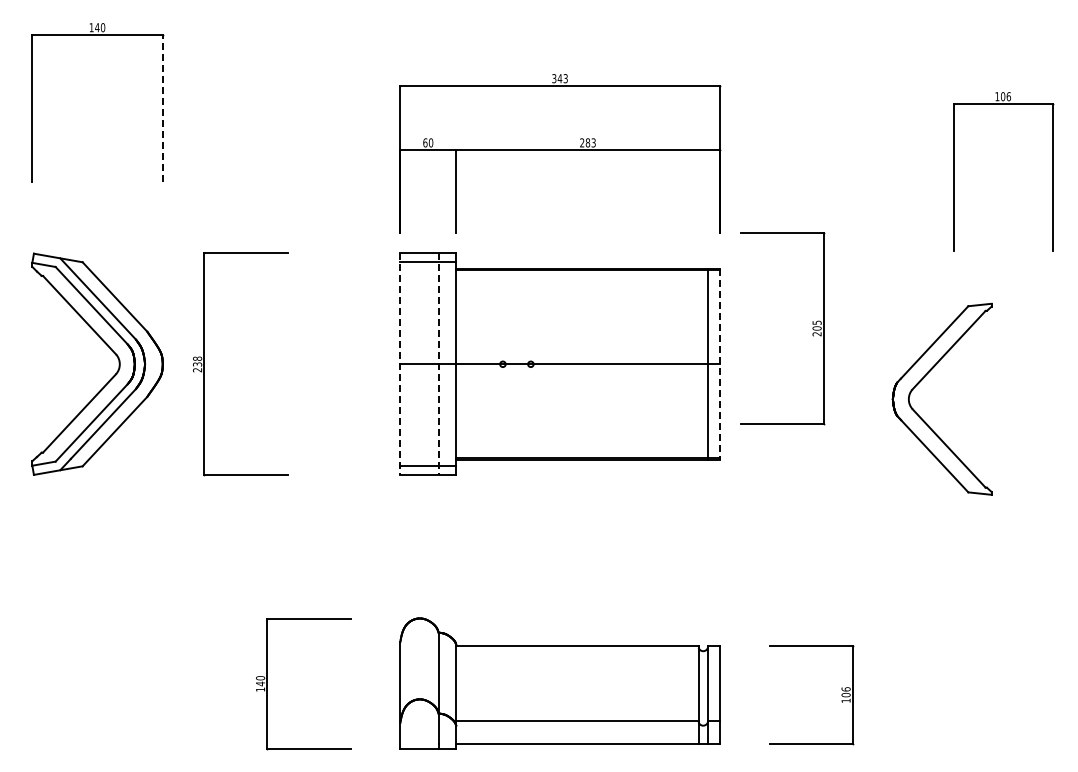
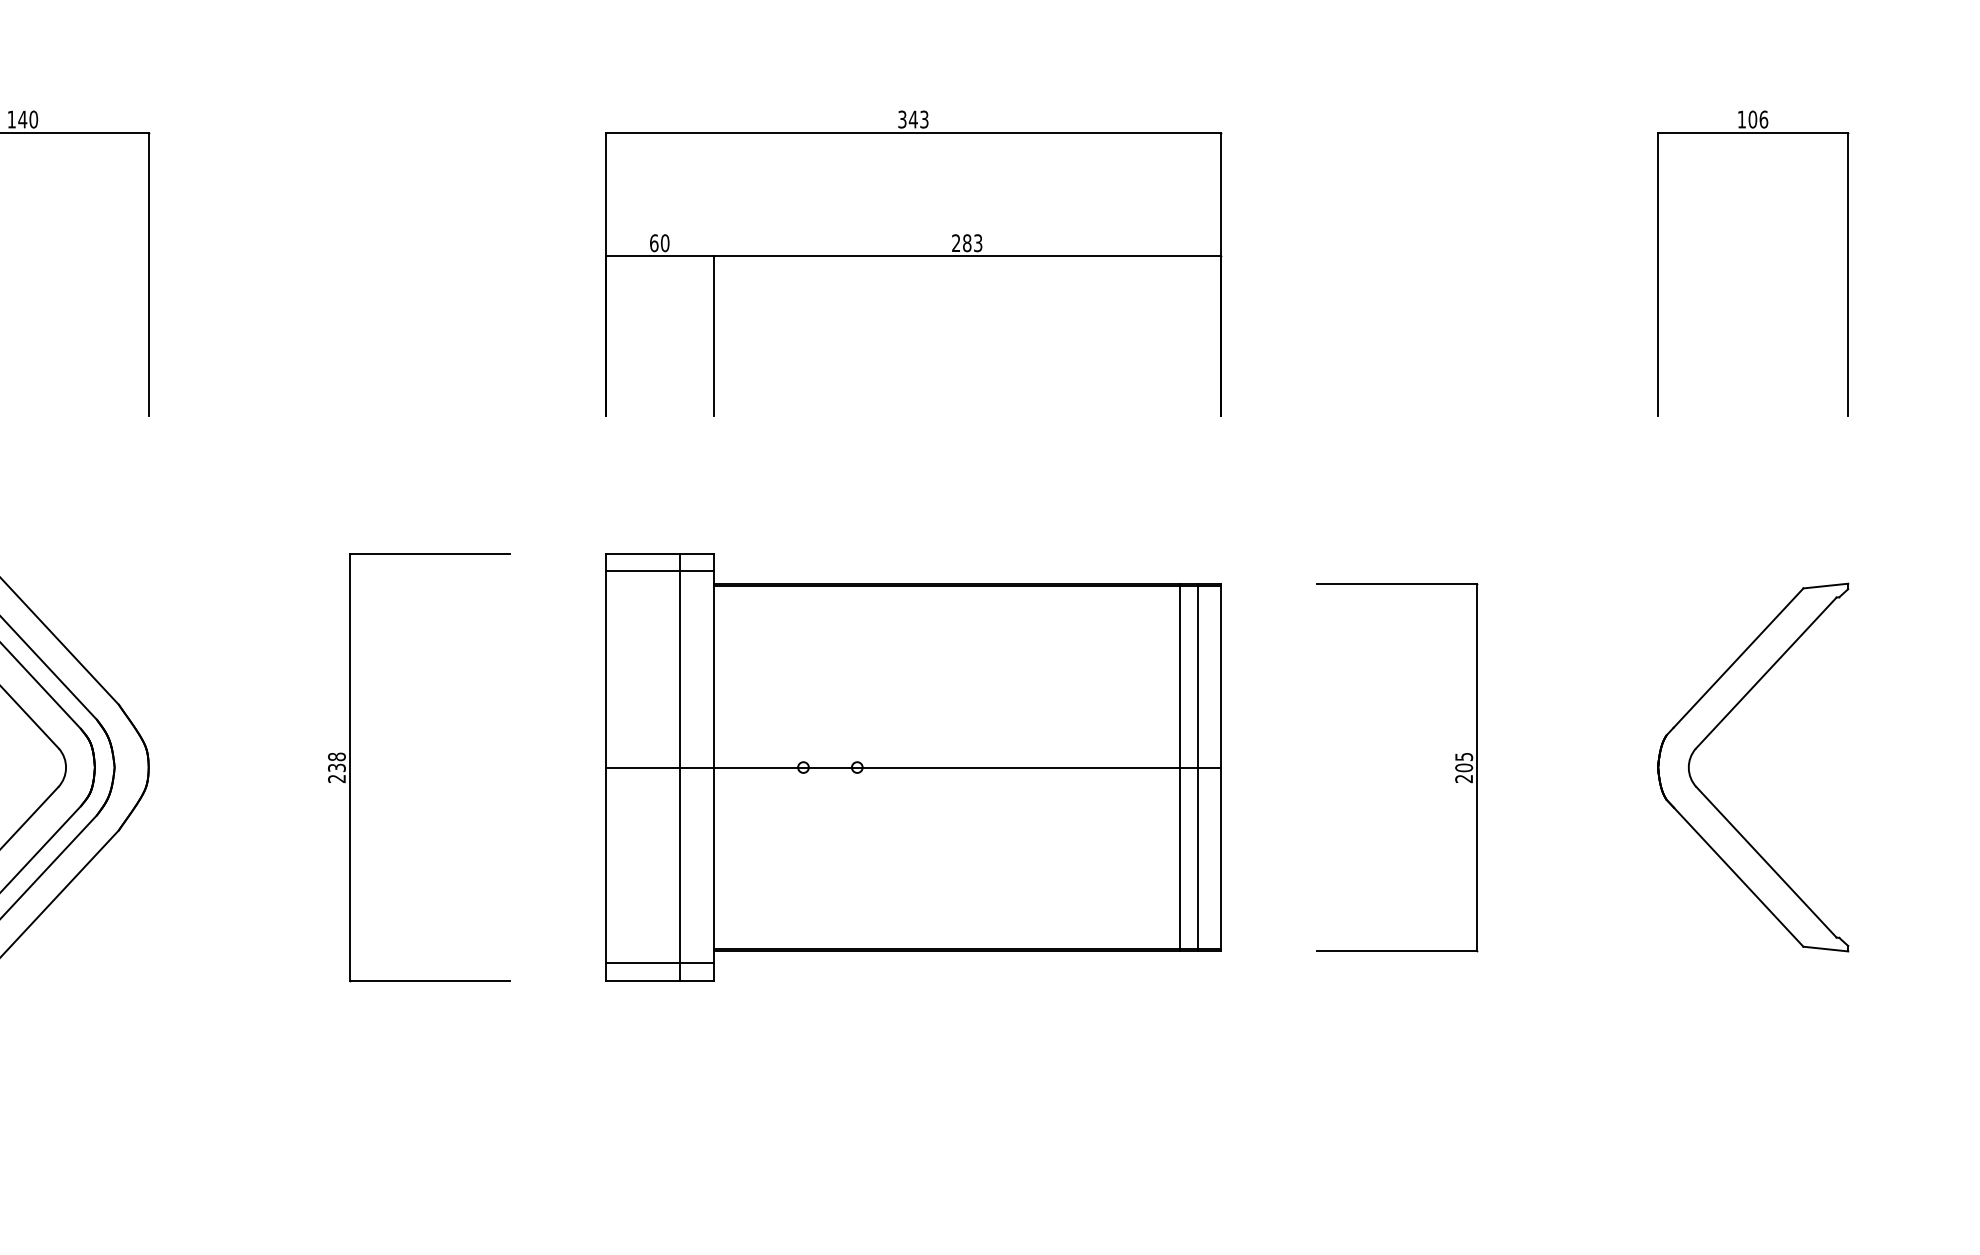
line: (162, 108) -> (148, 275), dashed -> solid
part: (560, 153) -> (914, 263), moved
part: (954, 171) -> (1659, 263), moved
part: (812, 328) -> (1455, 767), moved
line: (698, 363) -> (1179, 766), added
part: (204, 364) -> (350, 767), moved
line: (400, 364) -> (606, 767), dashed -> solid
line: (438, 364) -> (679, 767), dashed -> solid
line: (720, 364) -> (1222, 767), dashed -> solid
part: (923, 379) -> (1717, 729), moved

